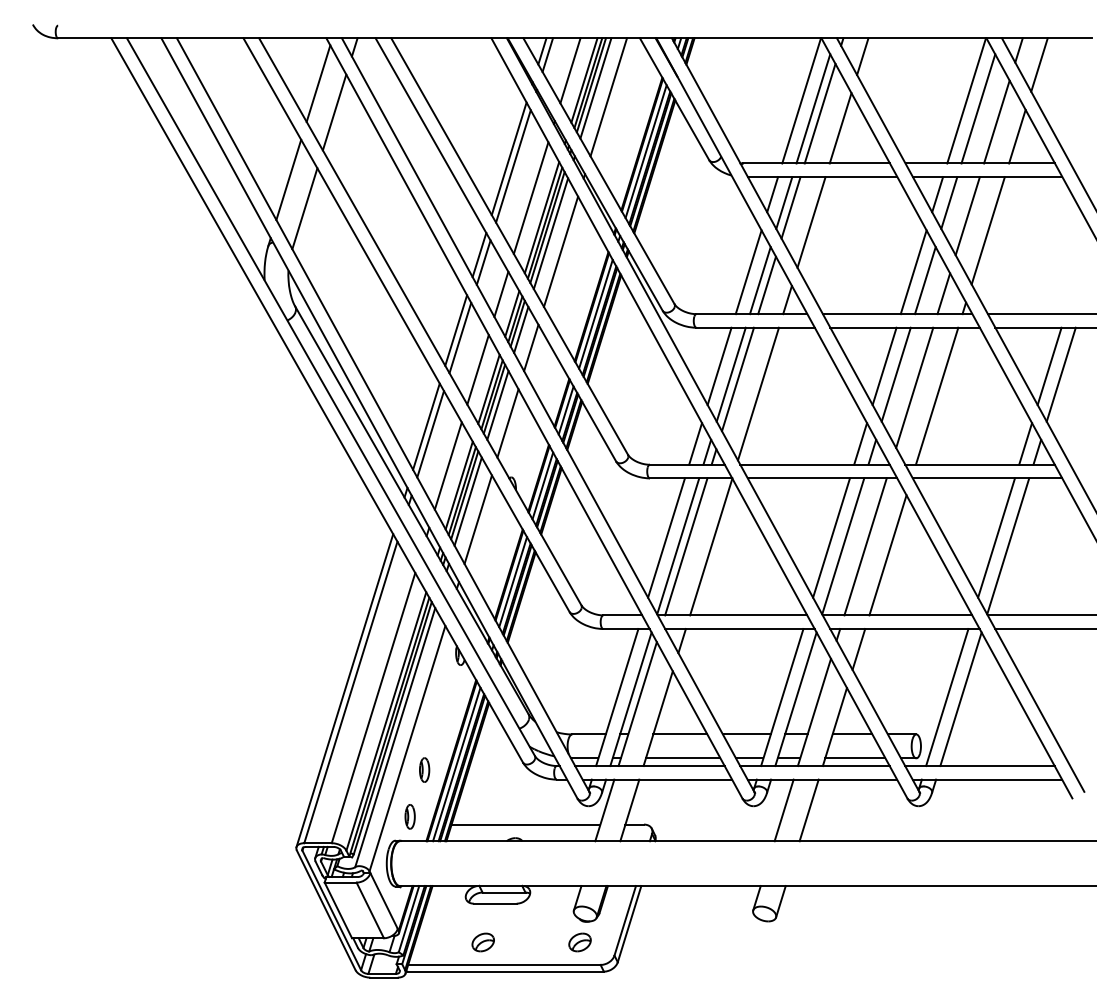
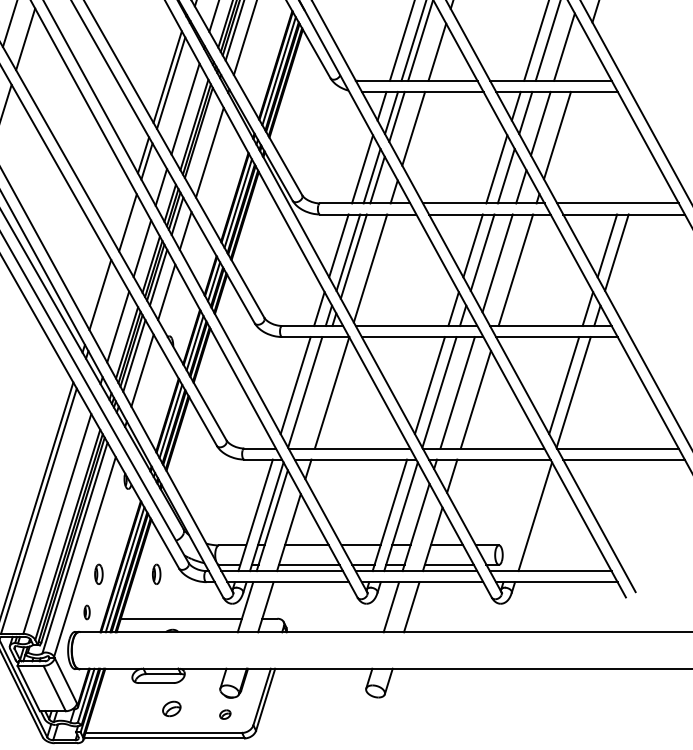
line: (1017, 136) -> (581, 58), removed
line: (550, 233) -> (201, 137), removed
line: (456, 330) -> (124, 216), removed
line: (430, 434) -> (103, 301), removed
line: (686, 546) -> (311, 392), removed
line: (947, 697) -> (524, 515), removed
part: (495, 769) -> (156, 573), added
part: (409, 816) -> (86, 612), size x0.7
part: (482, 942) -> (171, 708), moved
part: (579, 942) -> (224, 714), size x0.6

